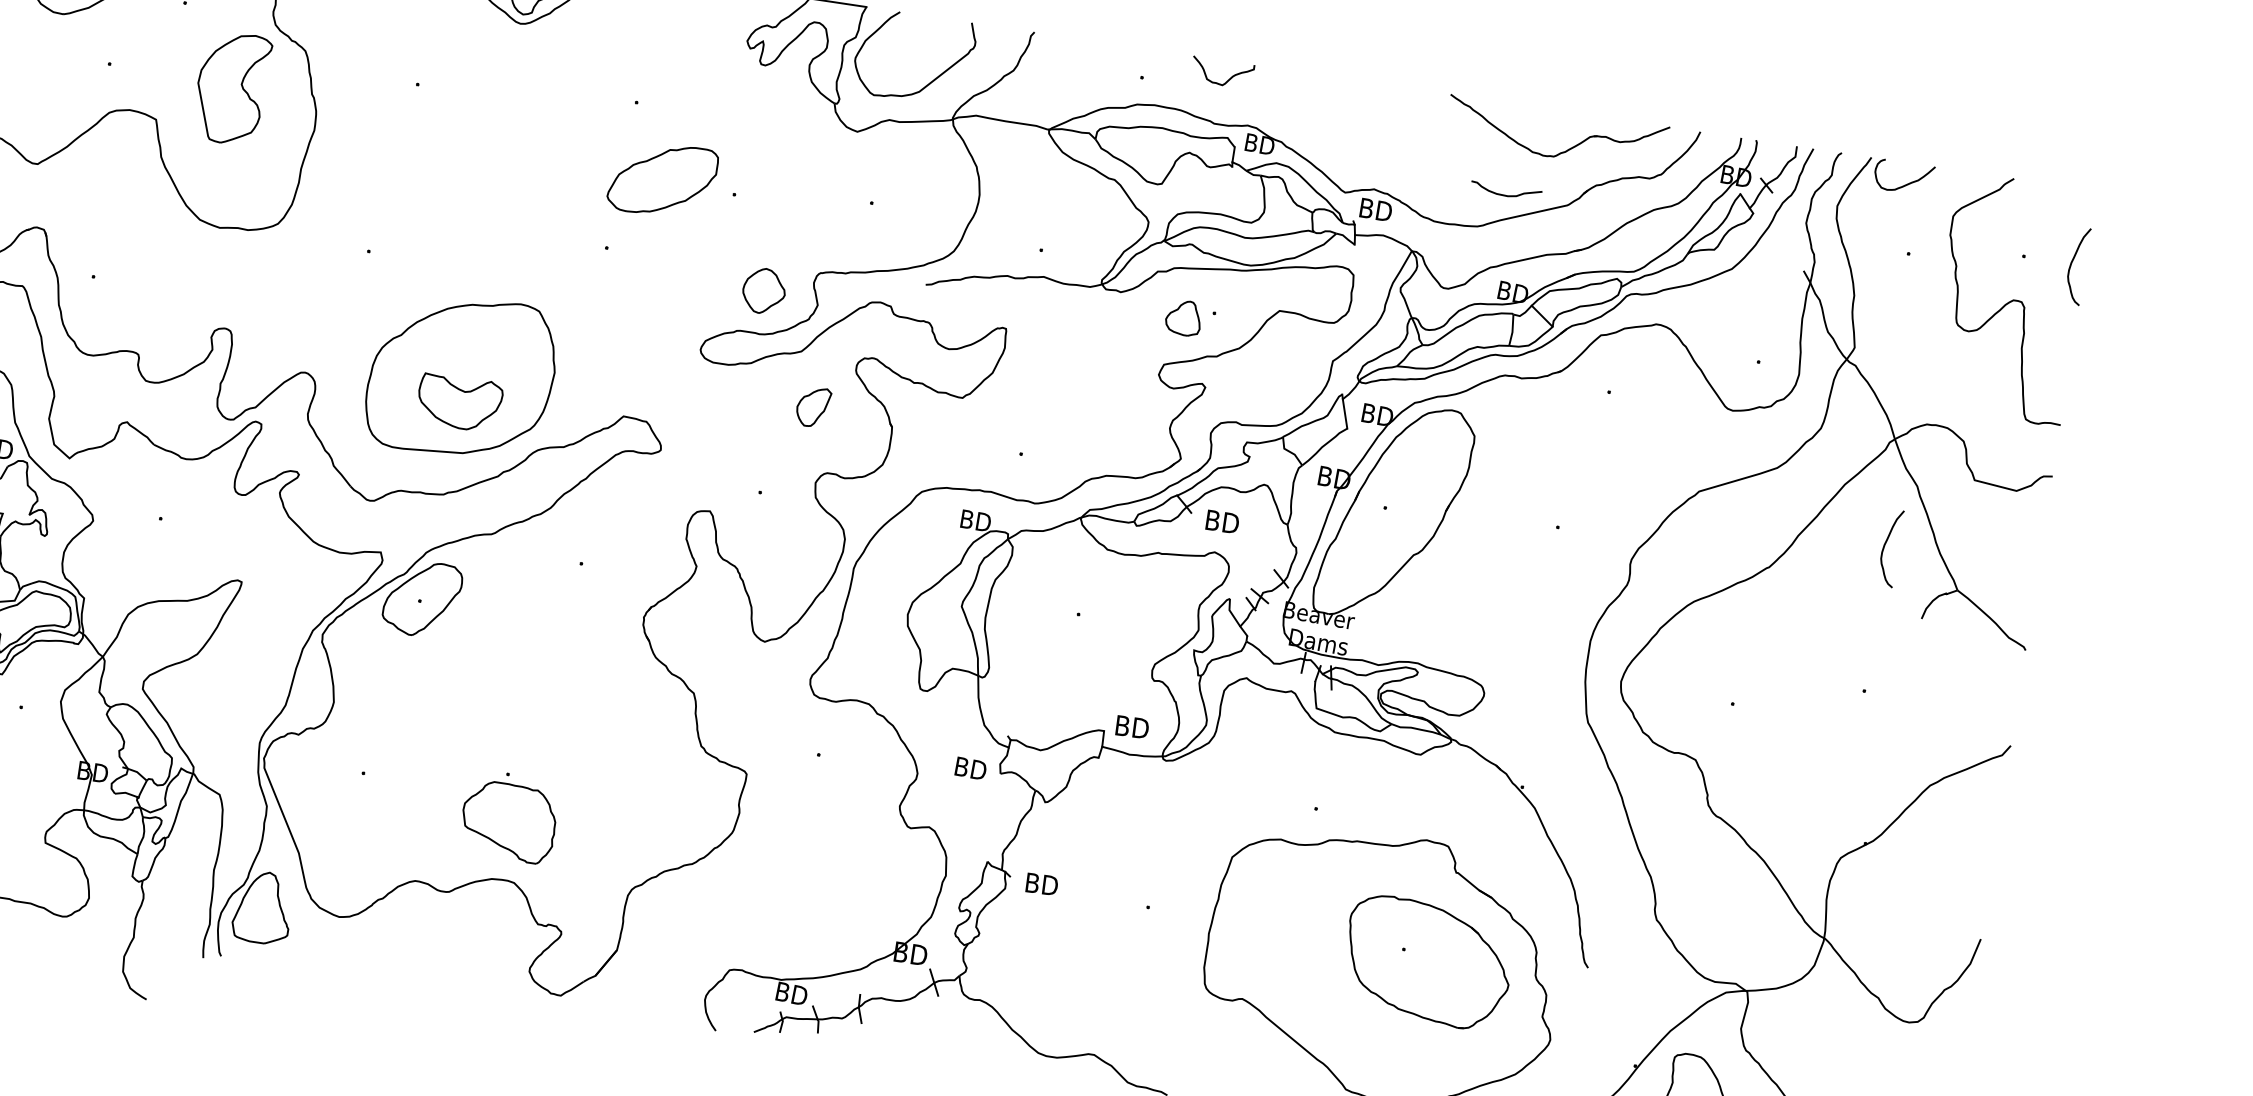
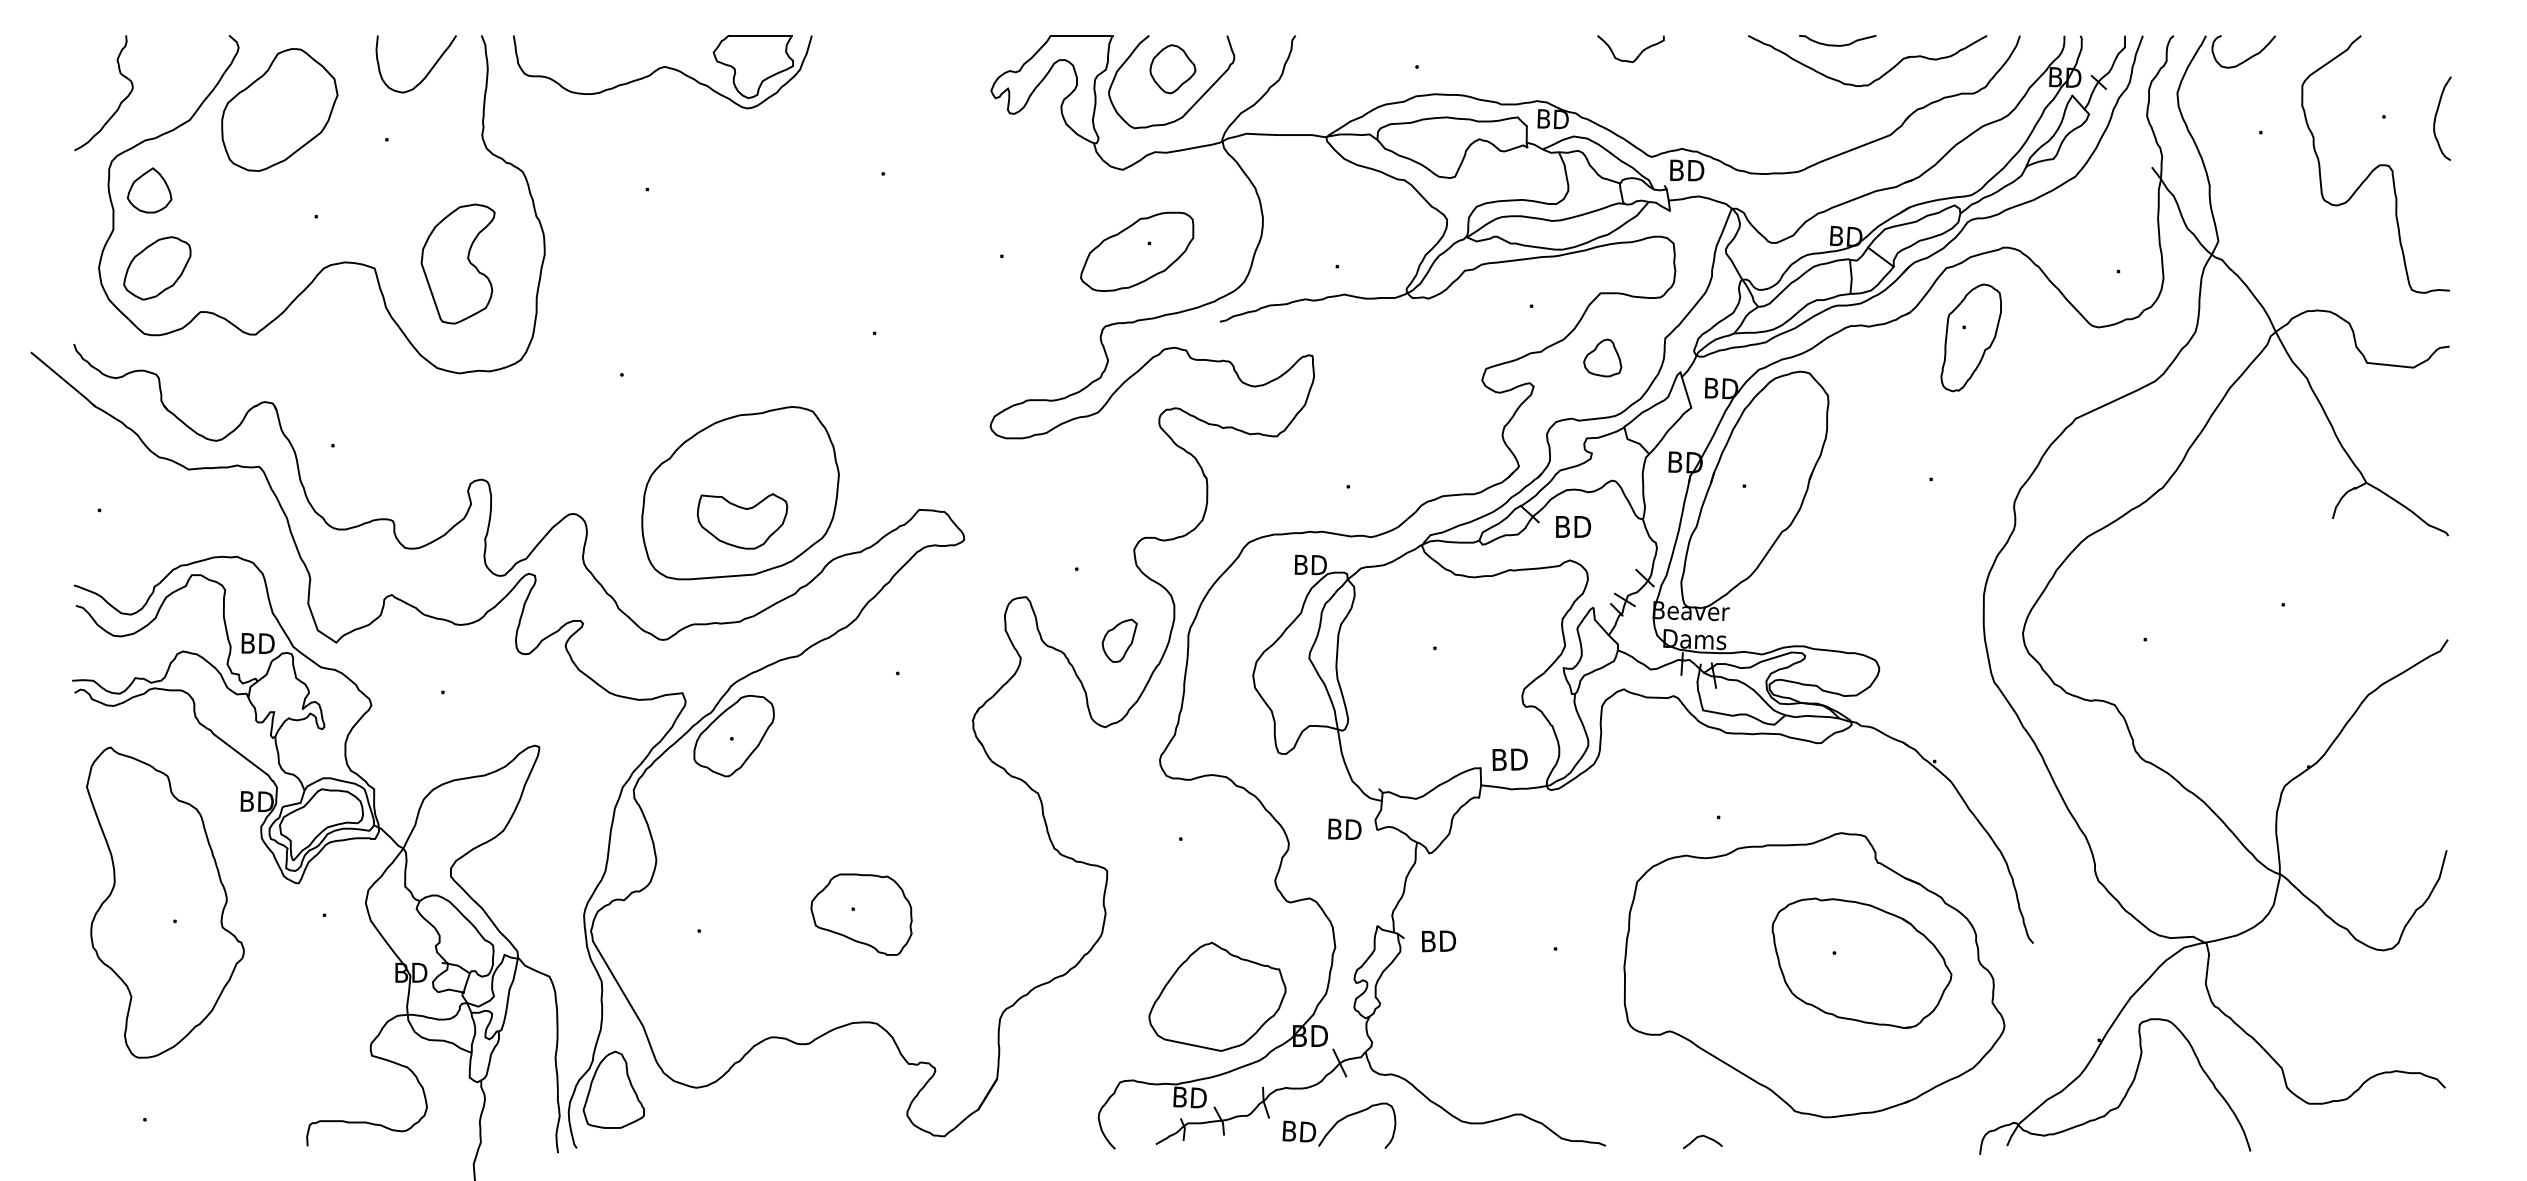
curve: (1227, 79) -> (1637, 55), moved
part: (231, 87) -> (457, 263), moved
part: (662, 179) -> (1137, 251), moved
curve: (1505, 194) -> (1837, 44), moved
part: (763, 291) -> (1172, 69), moved
part: (1183, 317) -> (1602, 357), moved
part: (1613, 402) -> (1970, 337), added
part: (813, 406) -> (1119, 640), moved
curve: (1885, 547) -> (2282, 448), removed
part: (508, 821) -> (861, 914), moved
part: (830, 904) -> (1217, 996), added
part: (925, 1040) -> (1339, 1125), added

